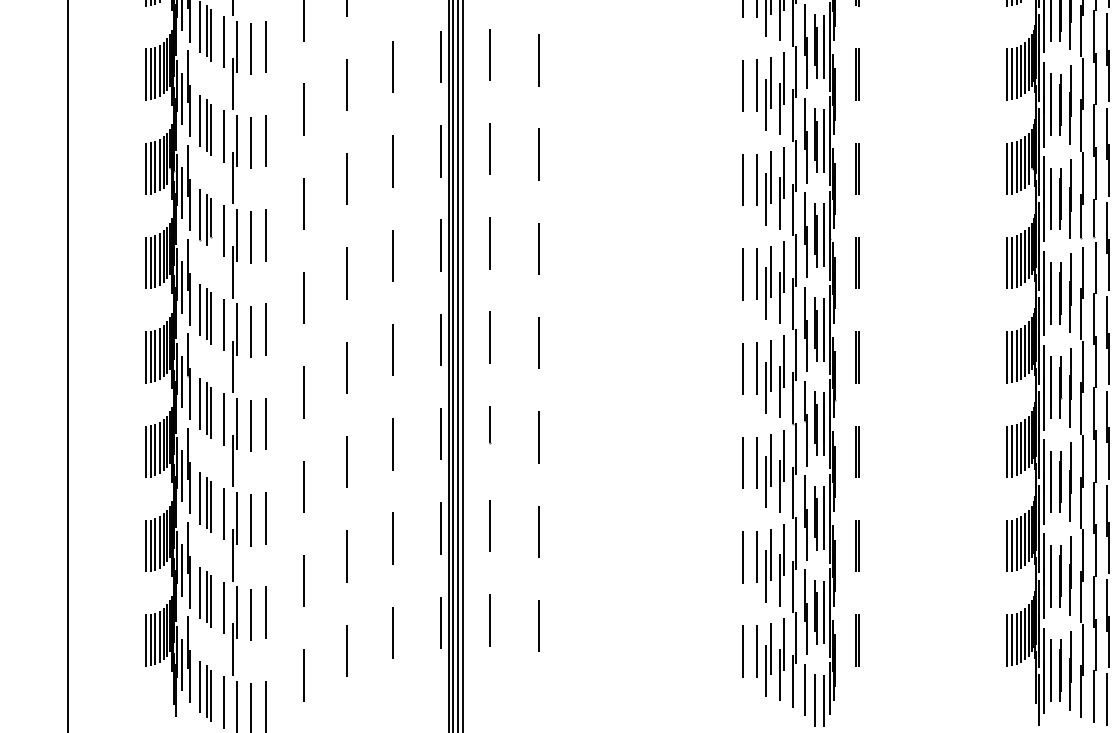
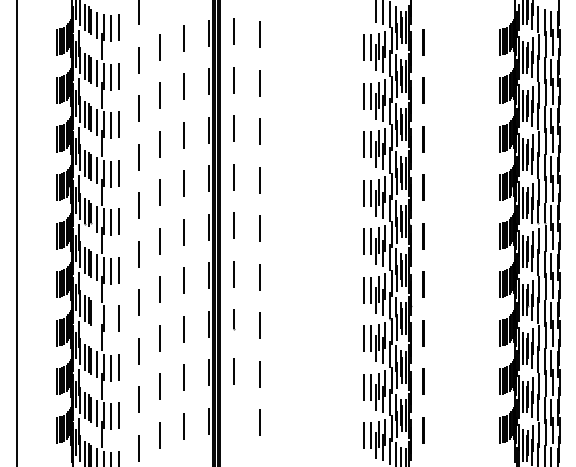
line: (224, 417) -> (97, 315), removed
line: (251, 425) -> (111, 319), removed
line: (490, 619) -> (234, 419), removed

